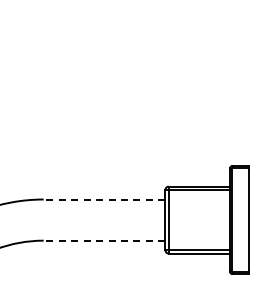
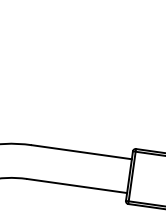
line: (104, 199) -> (81, 152), dashed -> solid
line: (104, 240) -> (77, 185), dashed -> solid

